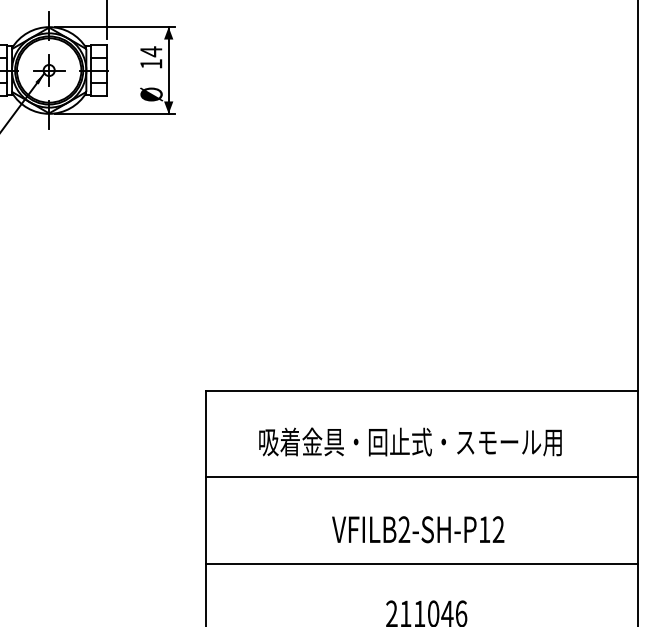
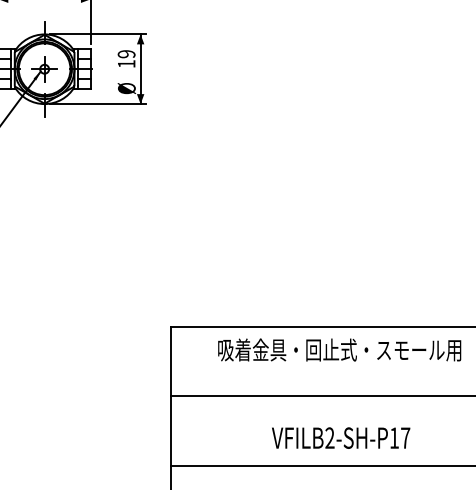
text: (151, 51) -> (126, 53), 14 -> 19
text: (410, 441) -> (339, 349), moved
text: (498, 529) -> (405, 437), VFILB2-SH-P12 -> VFILB2-SH-P17

